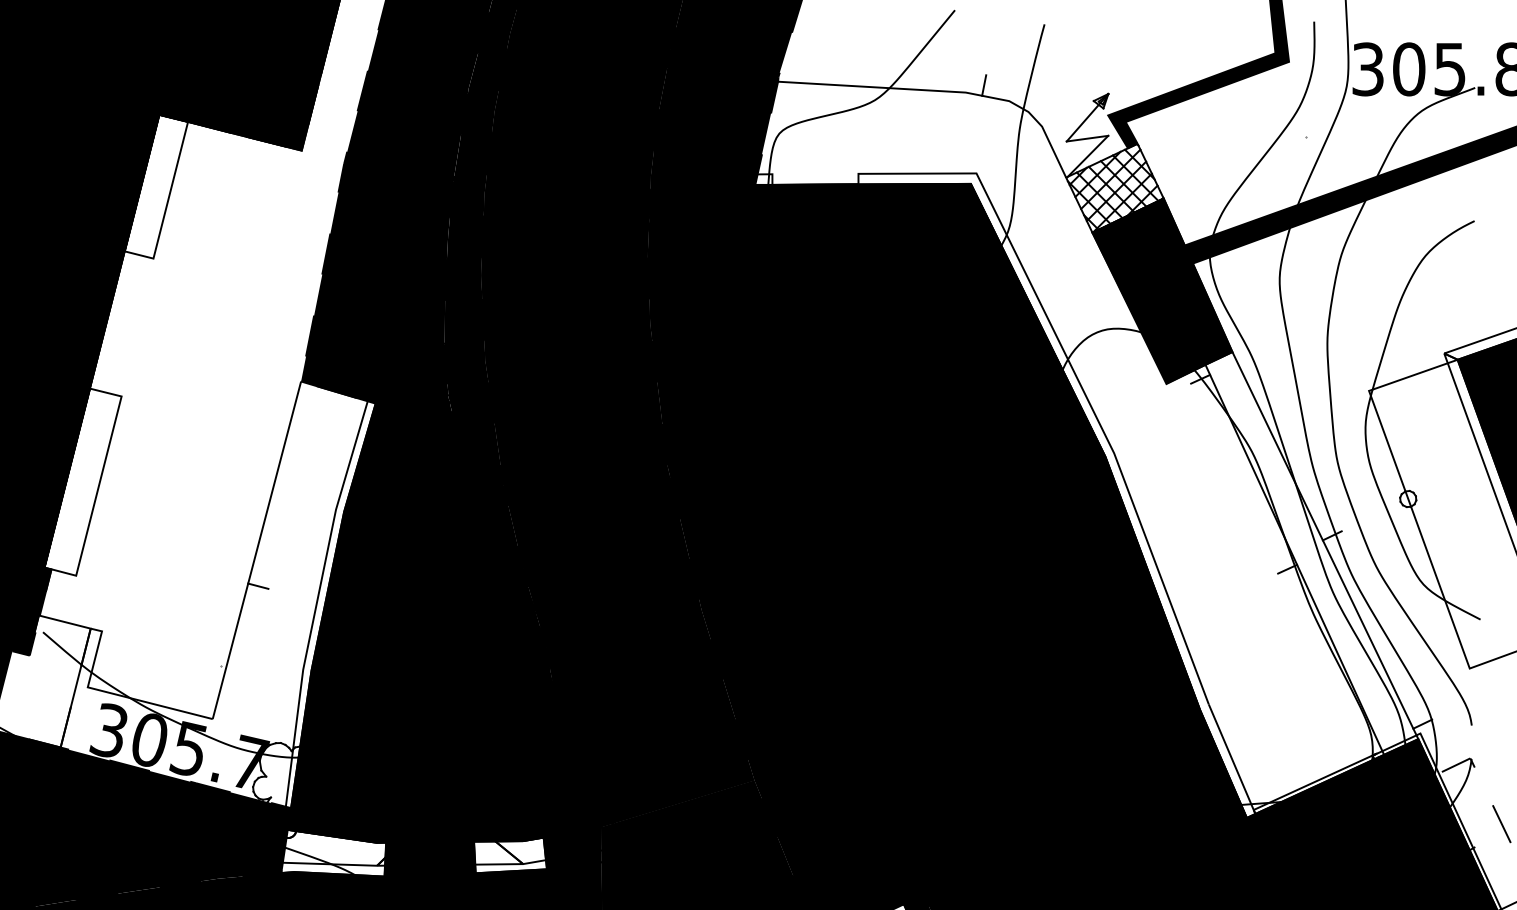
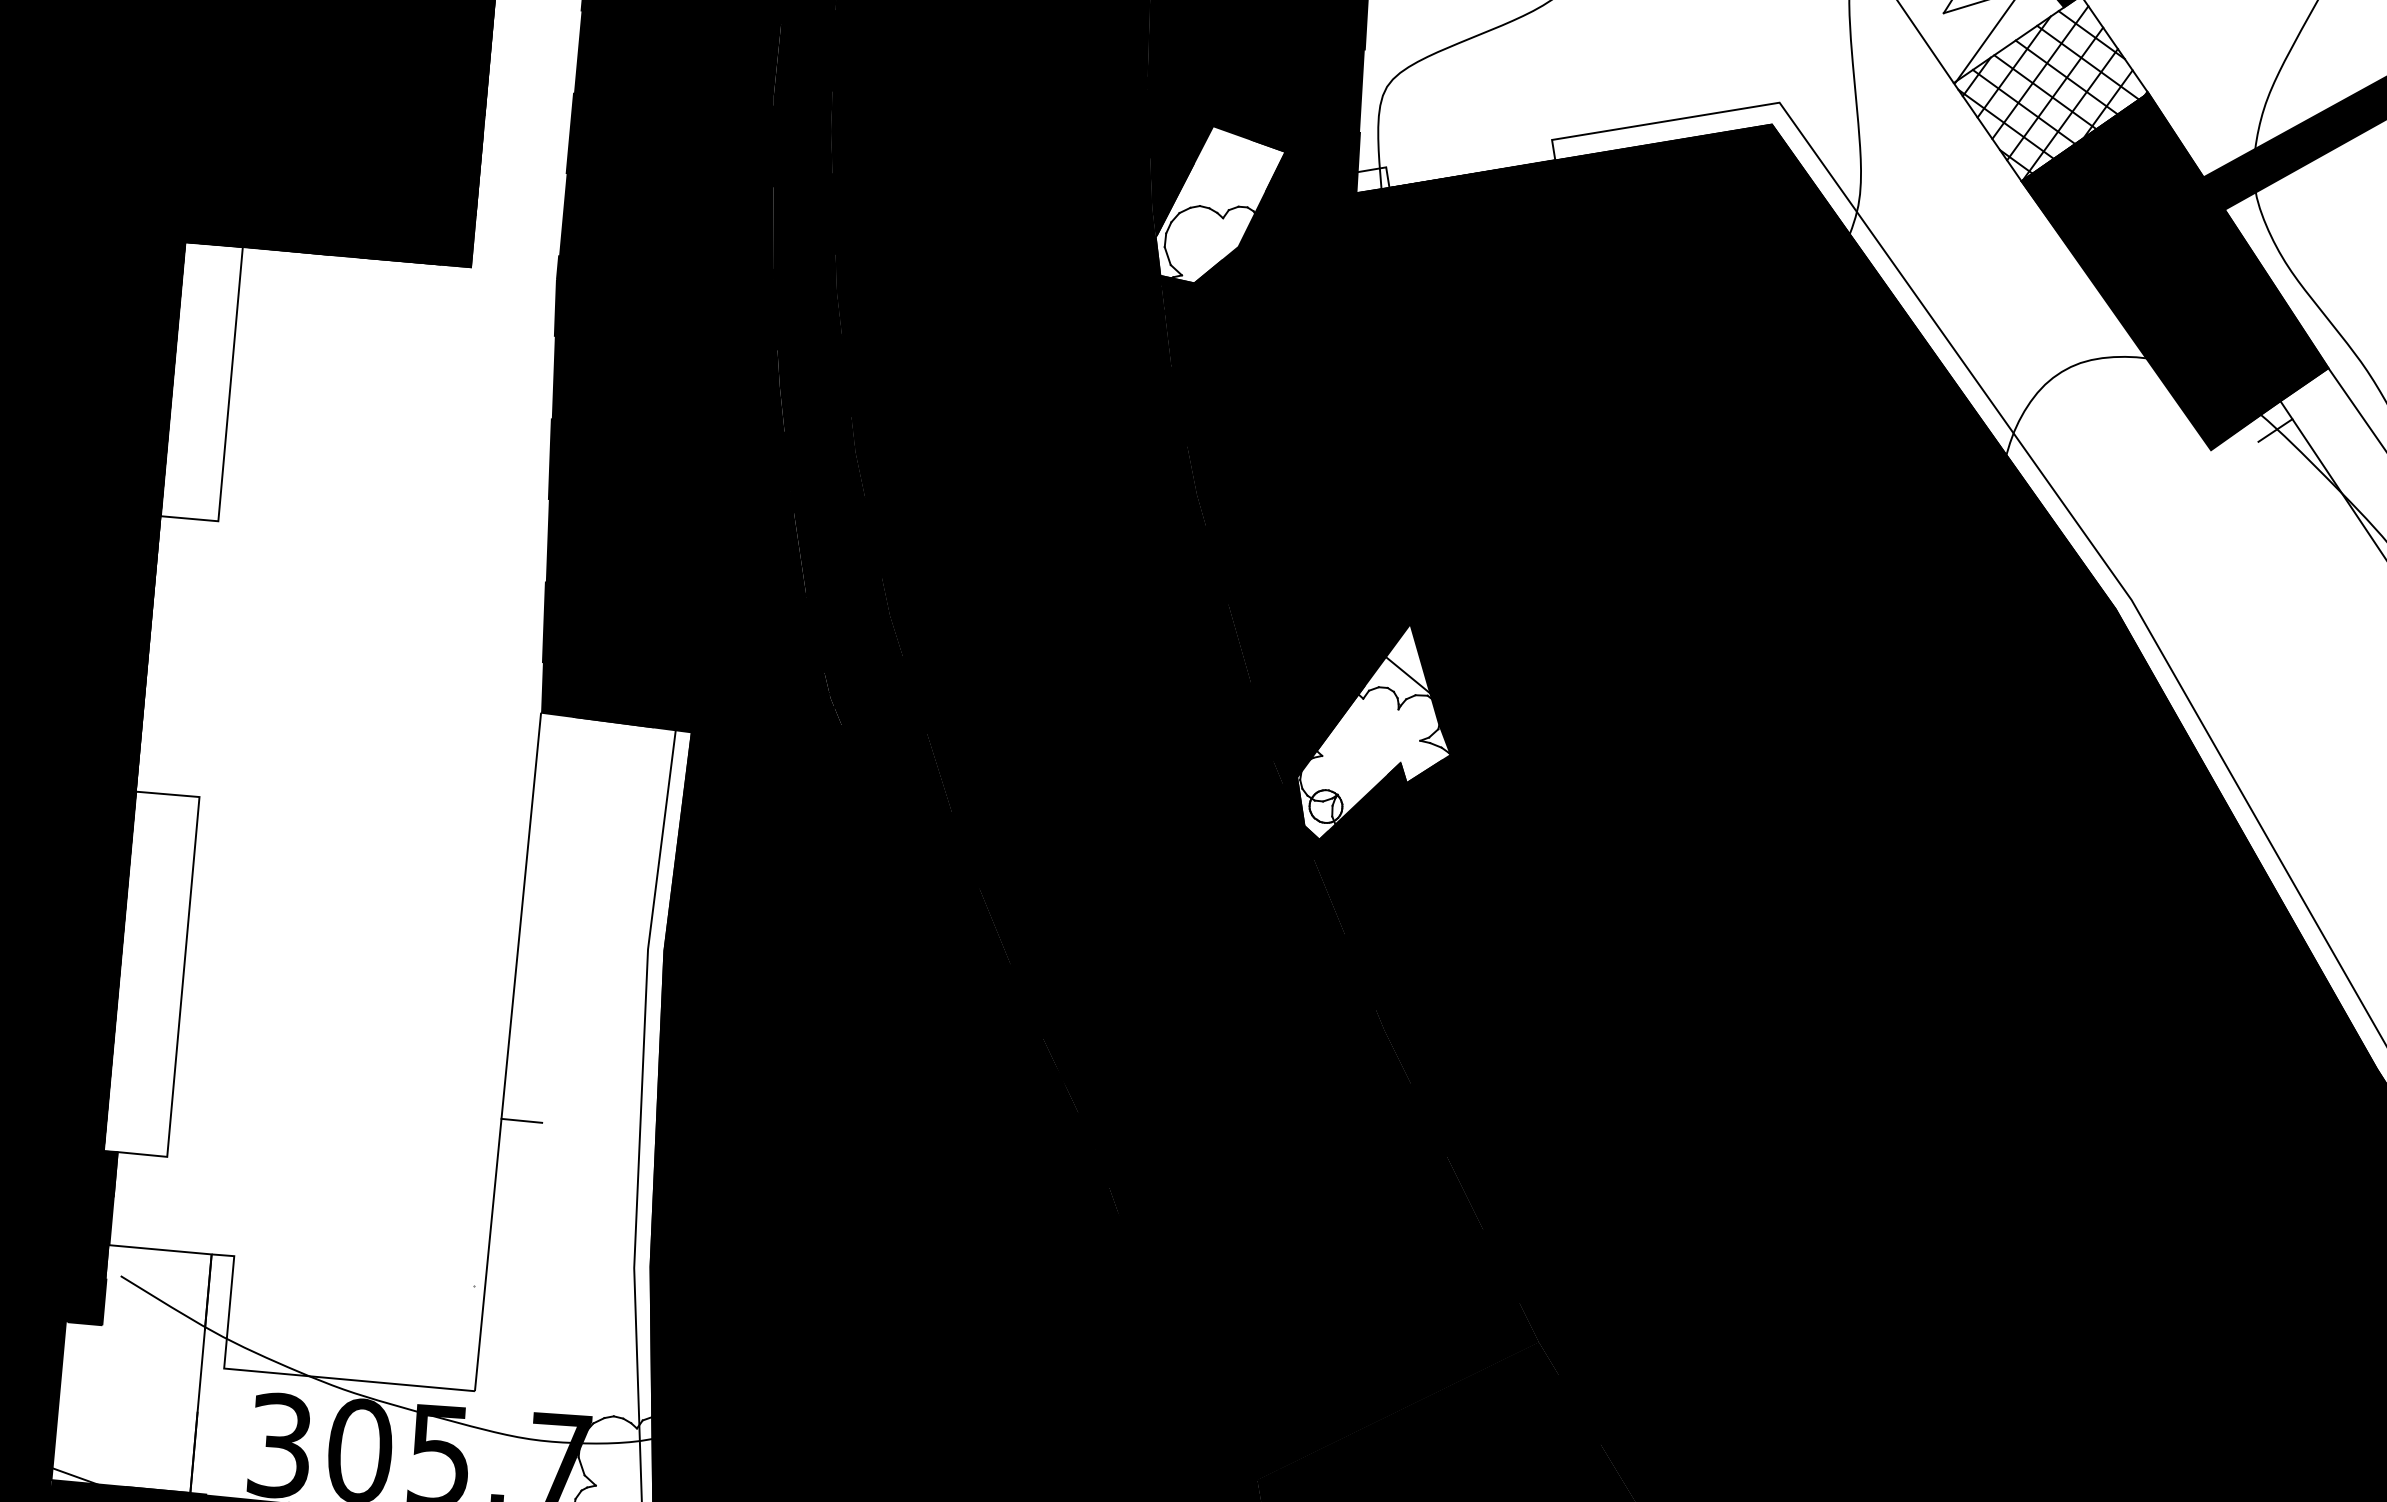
fill: (685, 178) -> (1219, 202), removed
fill: (719, 455) -> (1370, 726), removed

